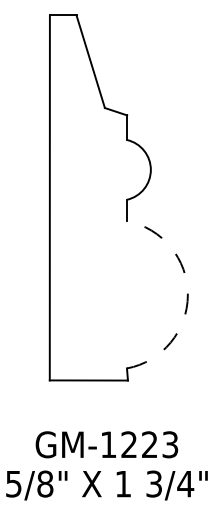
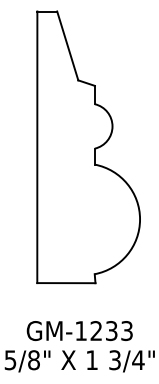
arc: (187, 294) -> (139, 219), dashed -> solid
text: (149, 444) -> (111, 330), GM-1223 -> GM-1233

